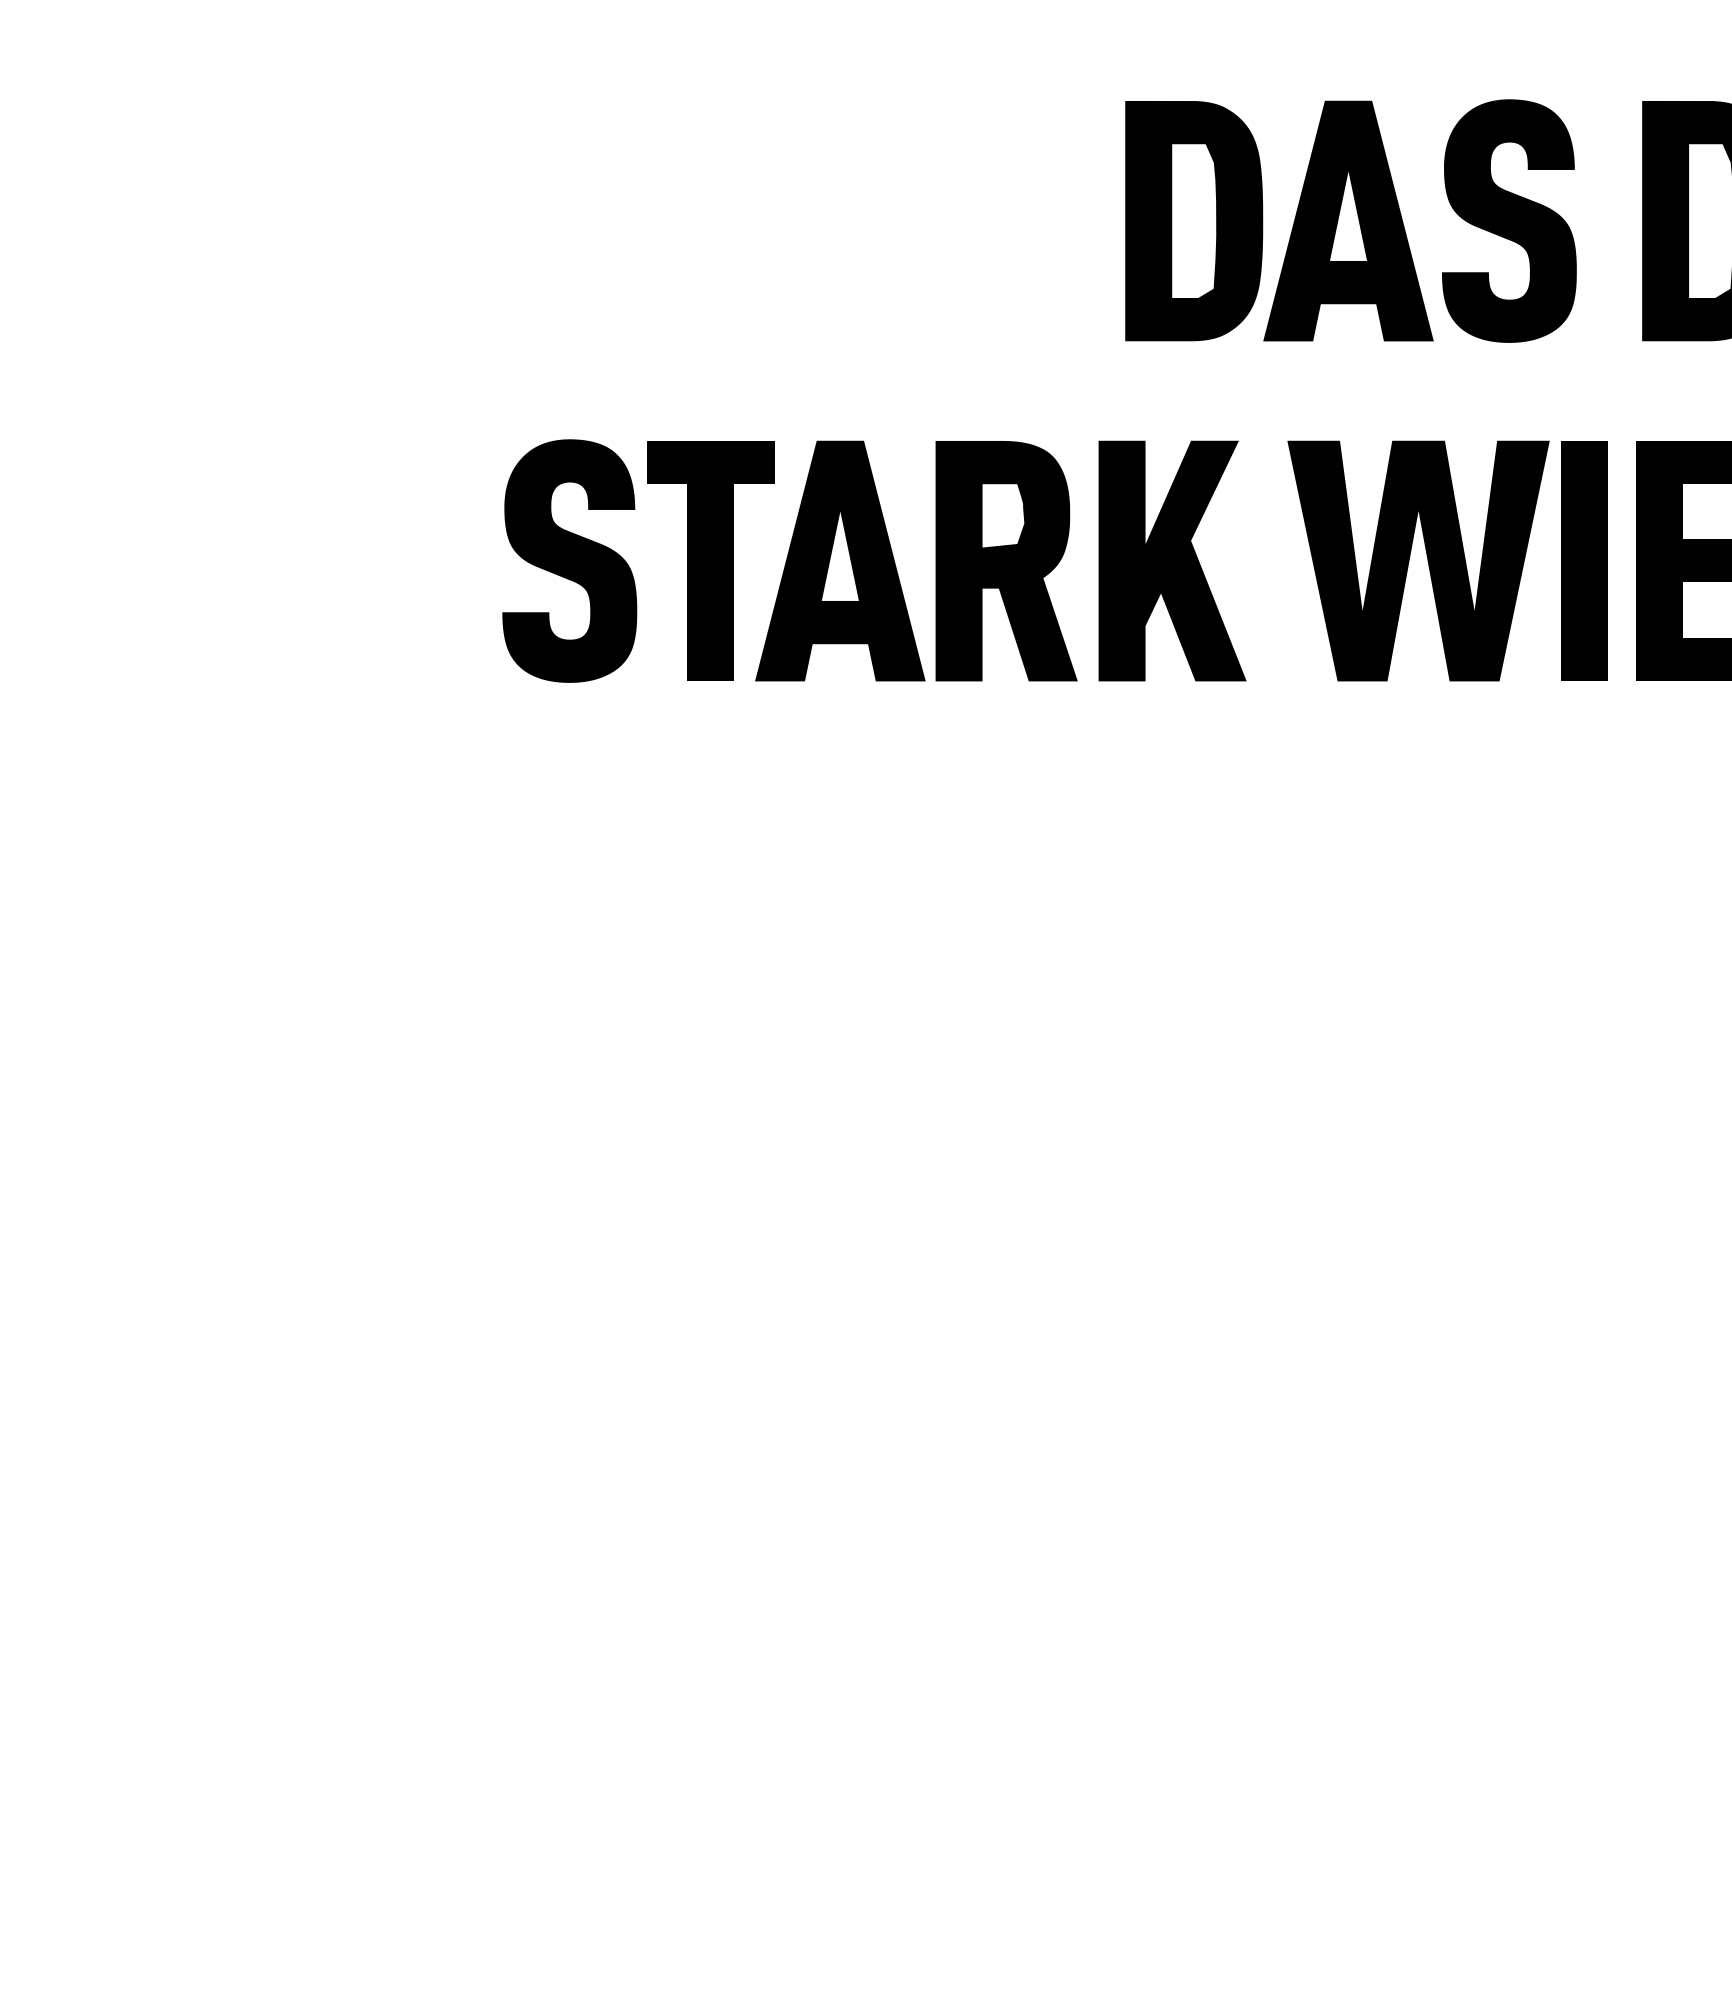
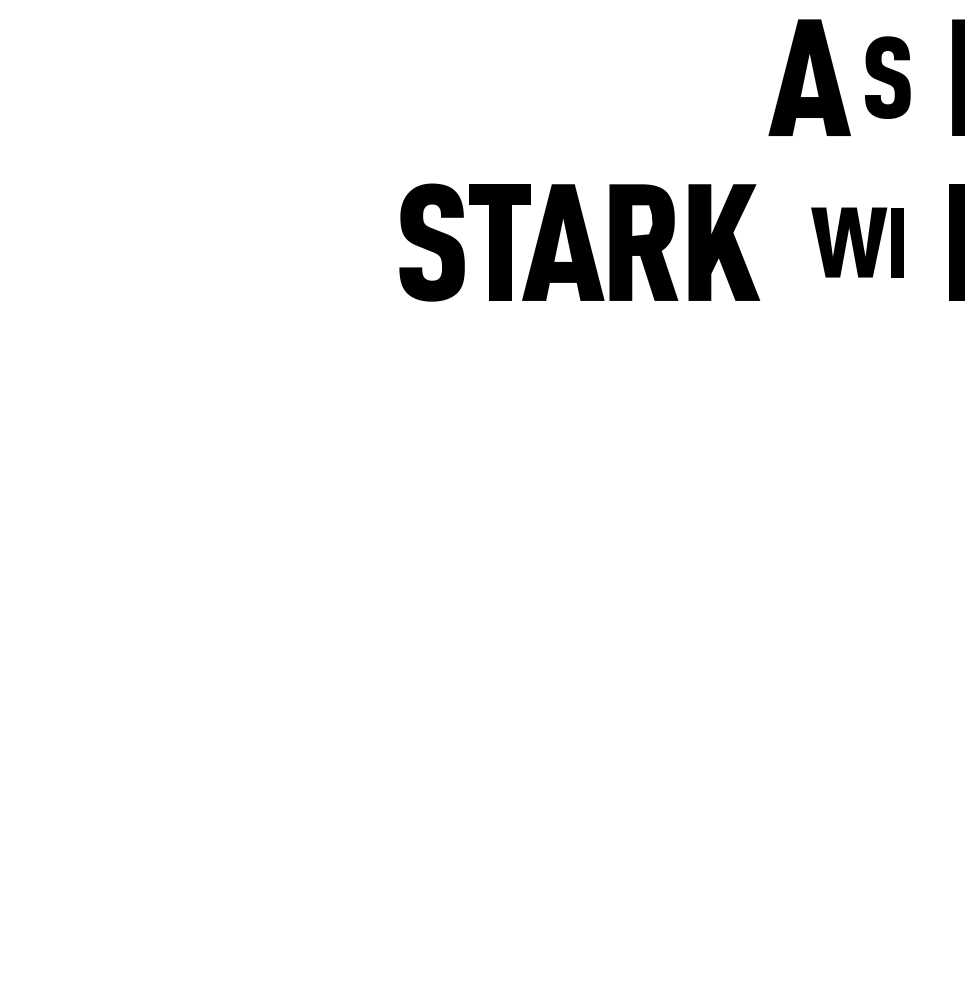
part: (1193, 220) -> (734, 77), removed
part: (1508, 220) -> (887, 77), size x0.7
part: (1447, 560) -> (857, 242), size x0.6

